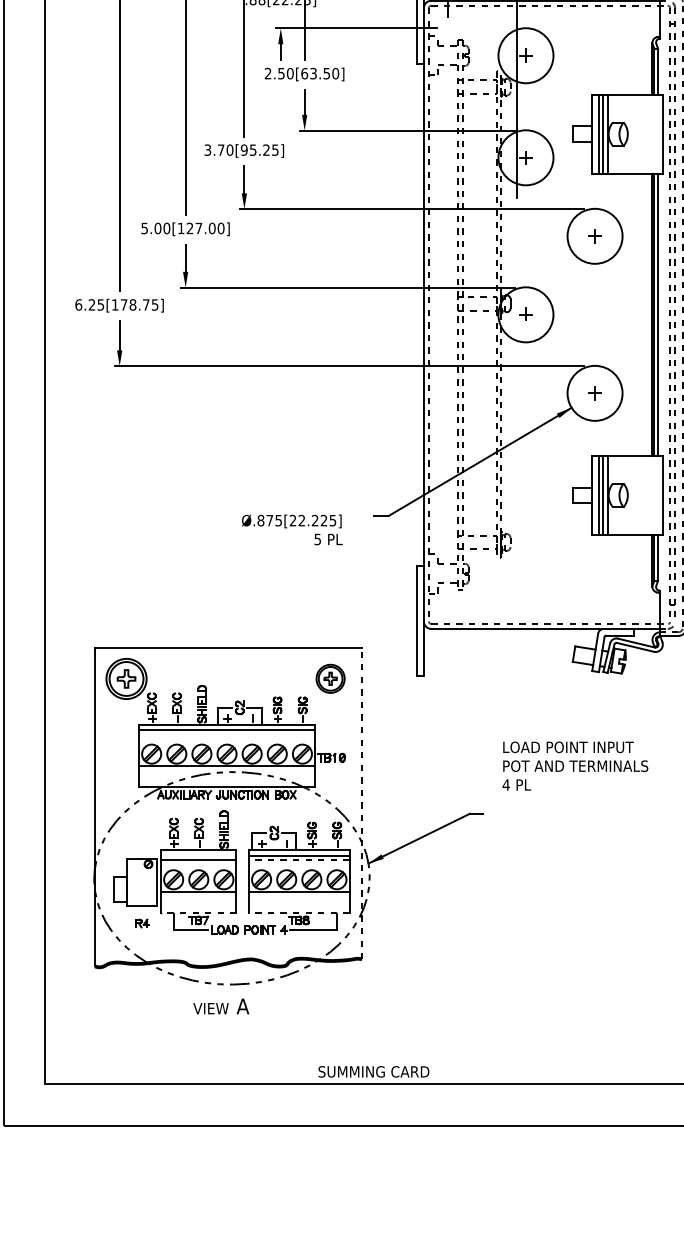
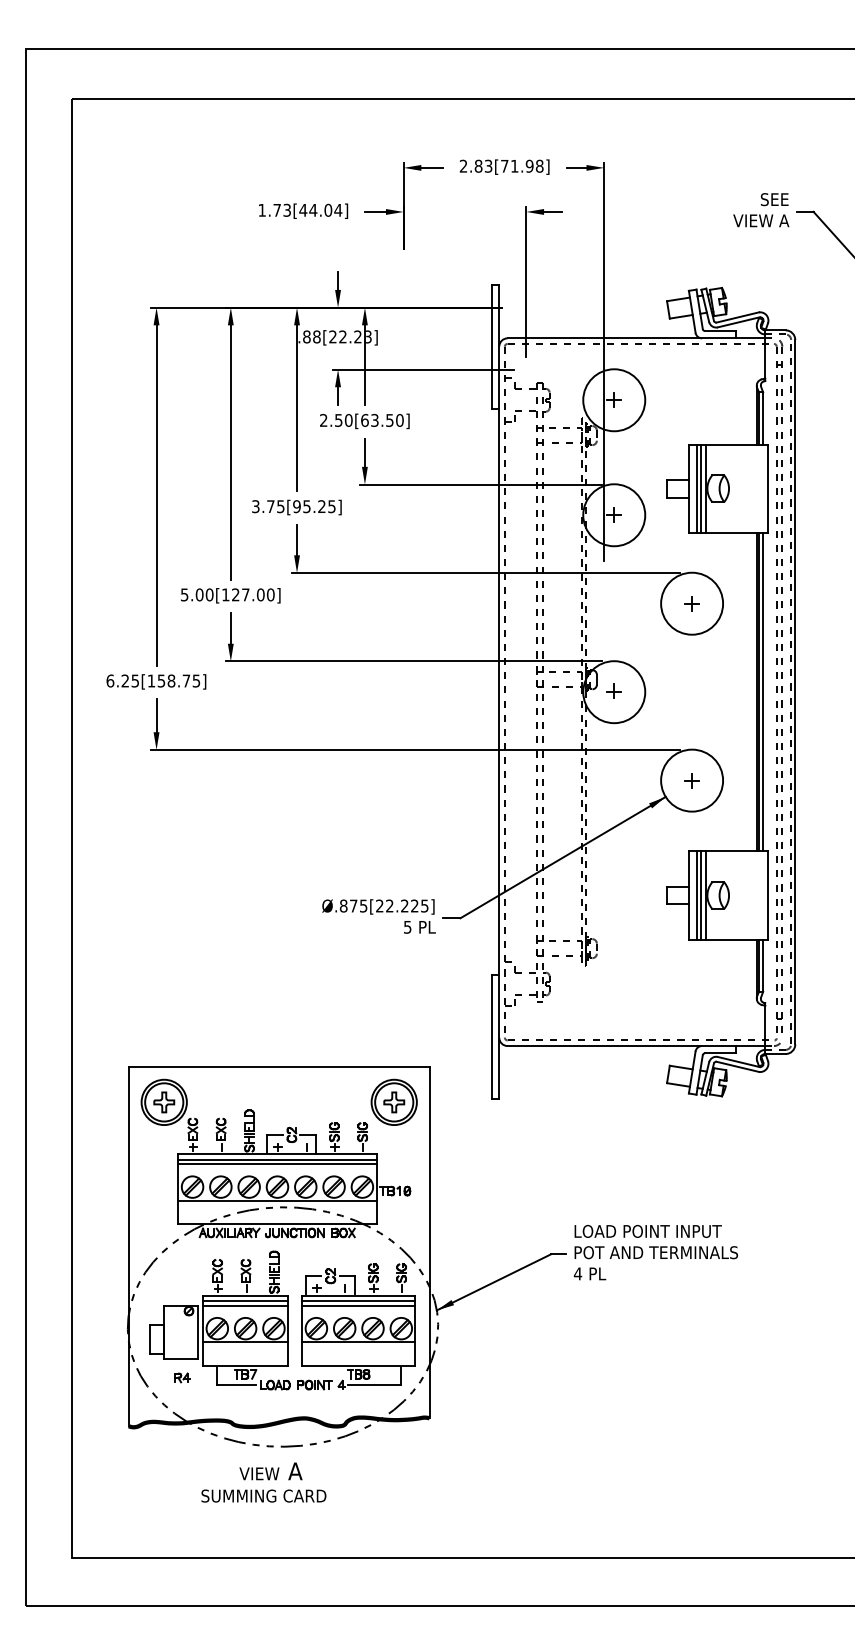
text: (229, 150) -> (280, 506), 3.70[95.25] -> 3.75[95.25]
text: (124, 304) -> (161, 680), 6.25[178.75] -> 6.25[158.75]
text: (291, 529) -> (378, 916), moved
part: (330, 678) -> (393, 1101), size x1.43
line: (227, 734) -> (277, 1164), added
text: (575, 766) -> (655, 1252), moved
line: (361, 803) -> (429, 1242), dashed -> solid
line: (198, 855) -> (245, 1301), added
line: (298, 860) -> (358, 1306), dashed -> solid
line: (198, 912) -> (245, 1365), dashed -> solid
line: (298, 912) -> (358, 1365), dashed -> solid
text: (373, 1071) -> (263, 1495), moved

